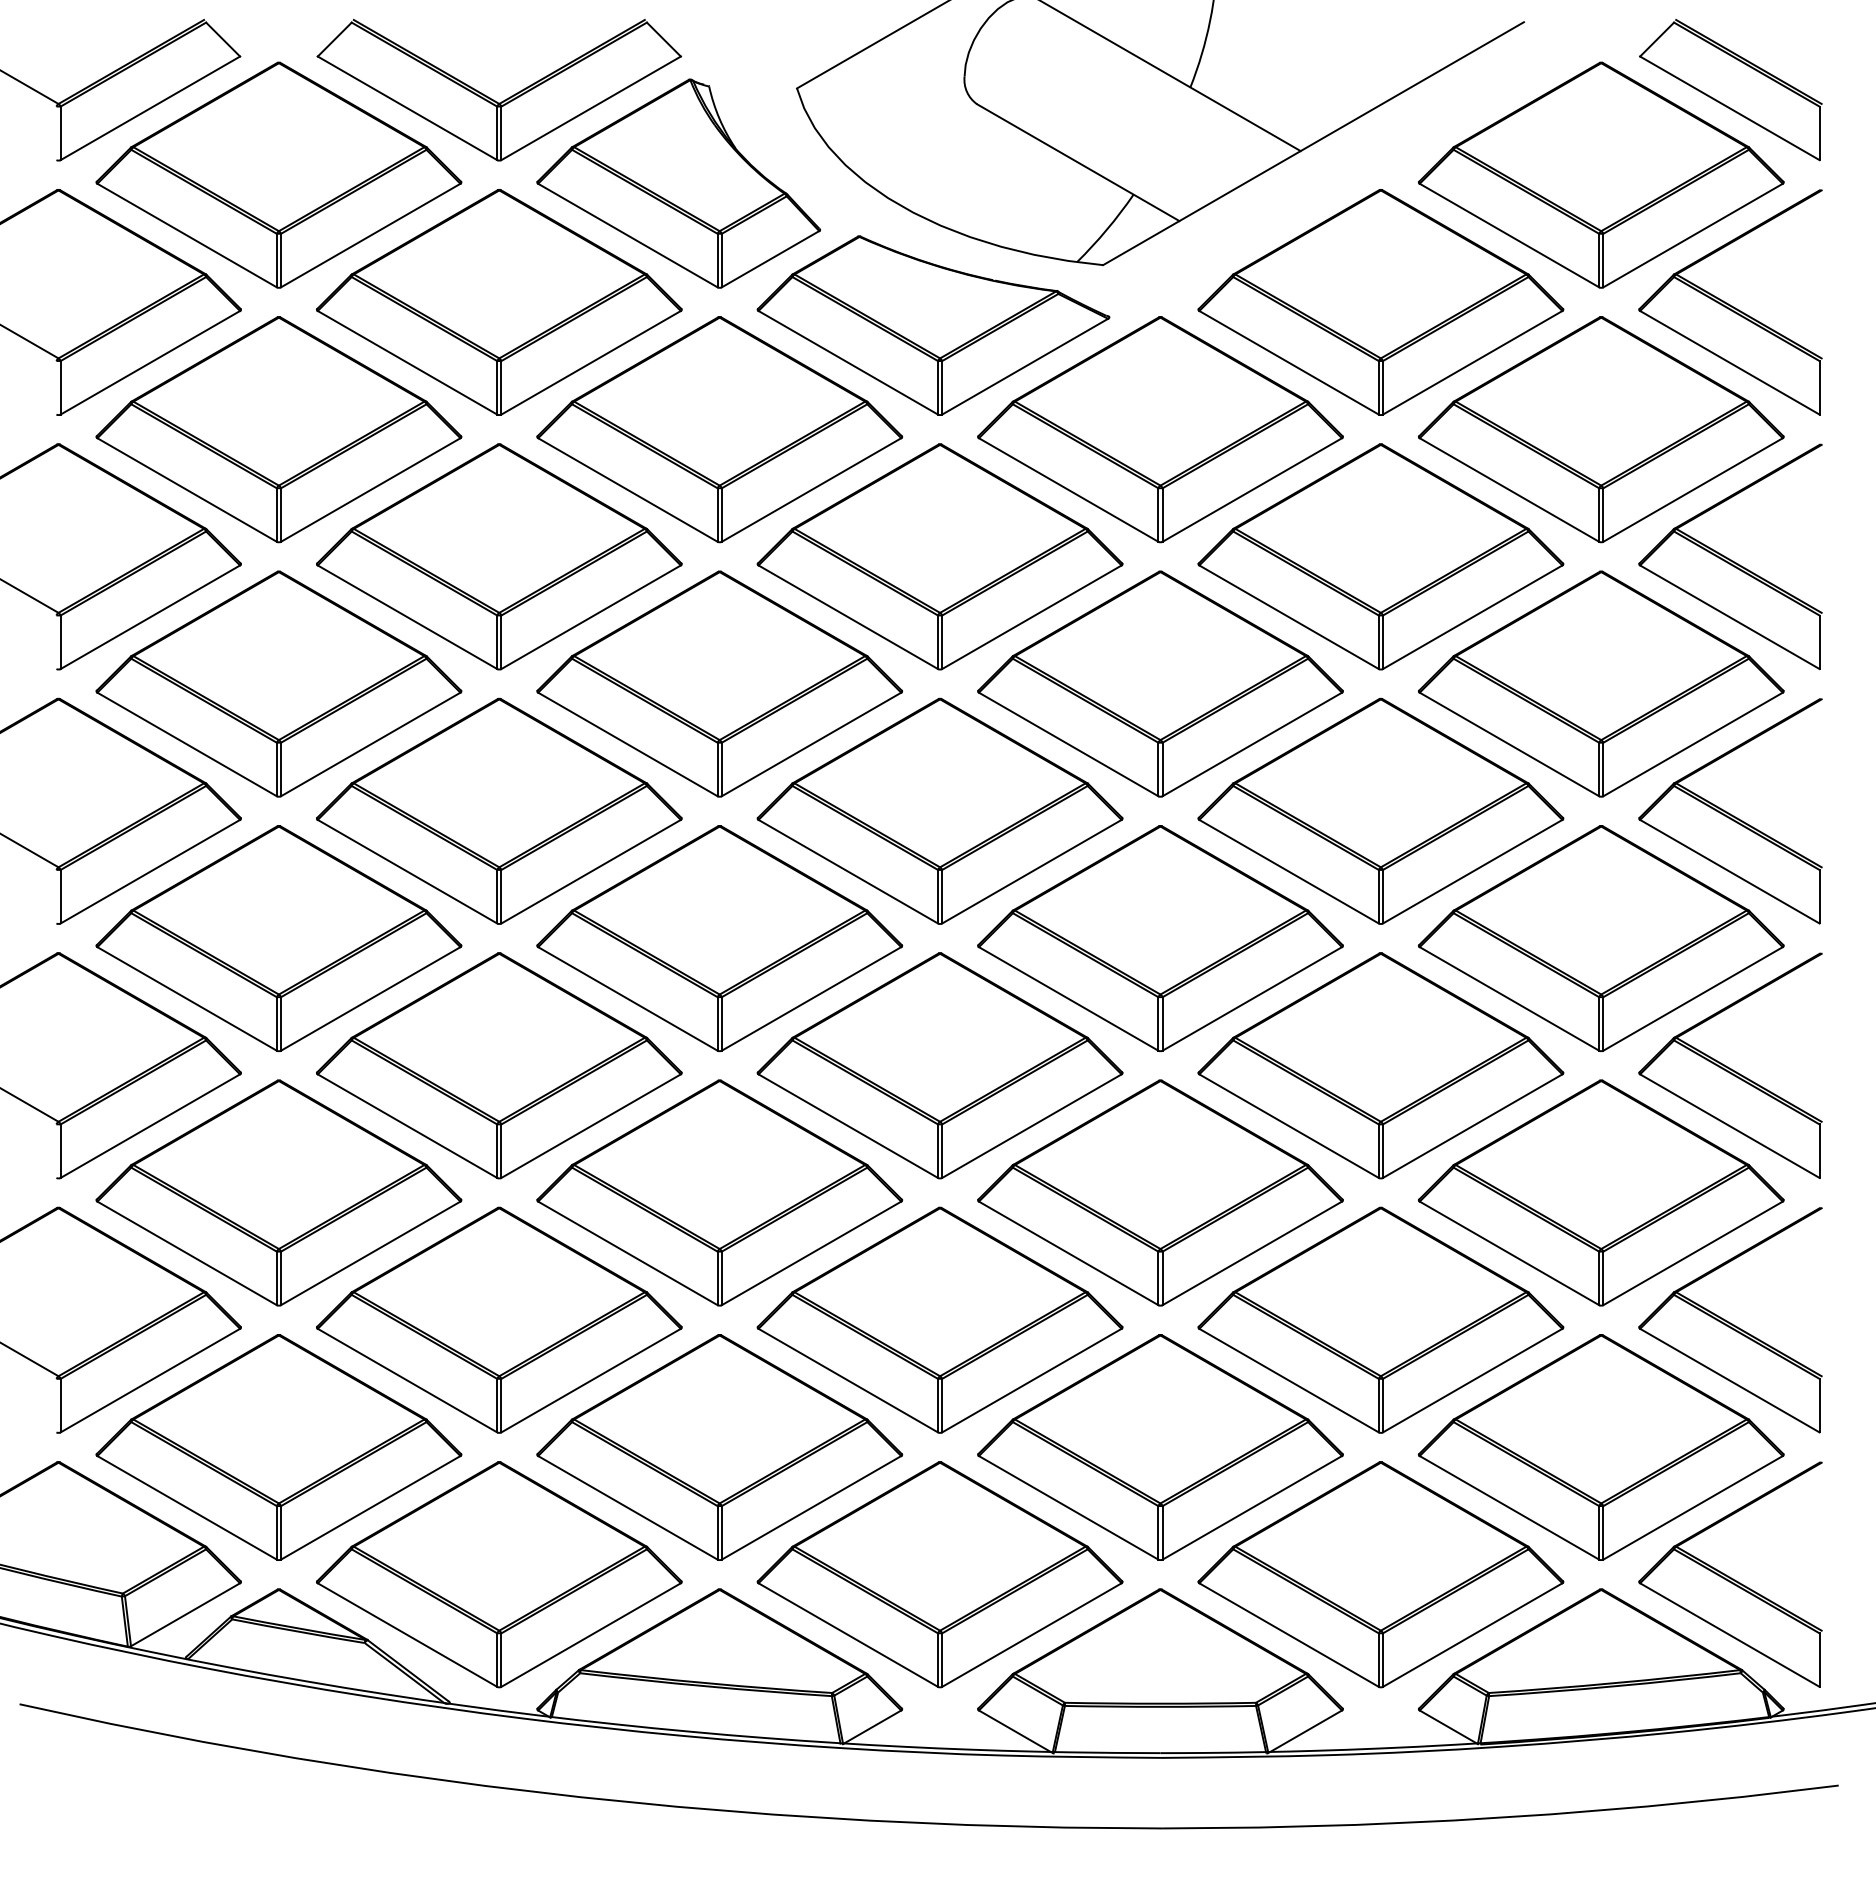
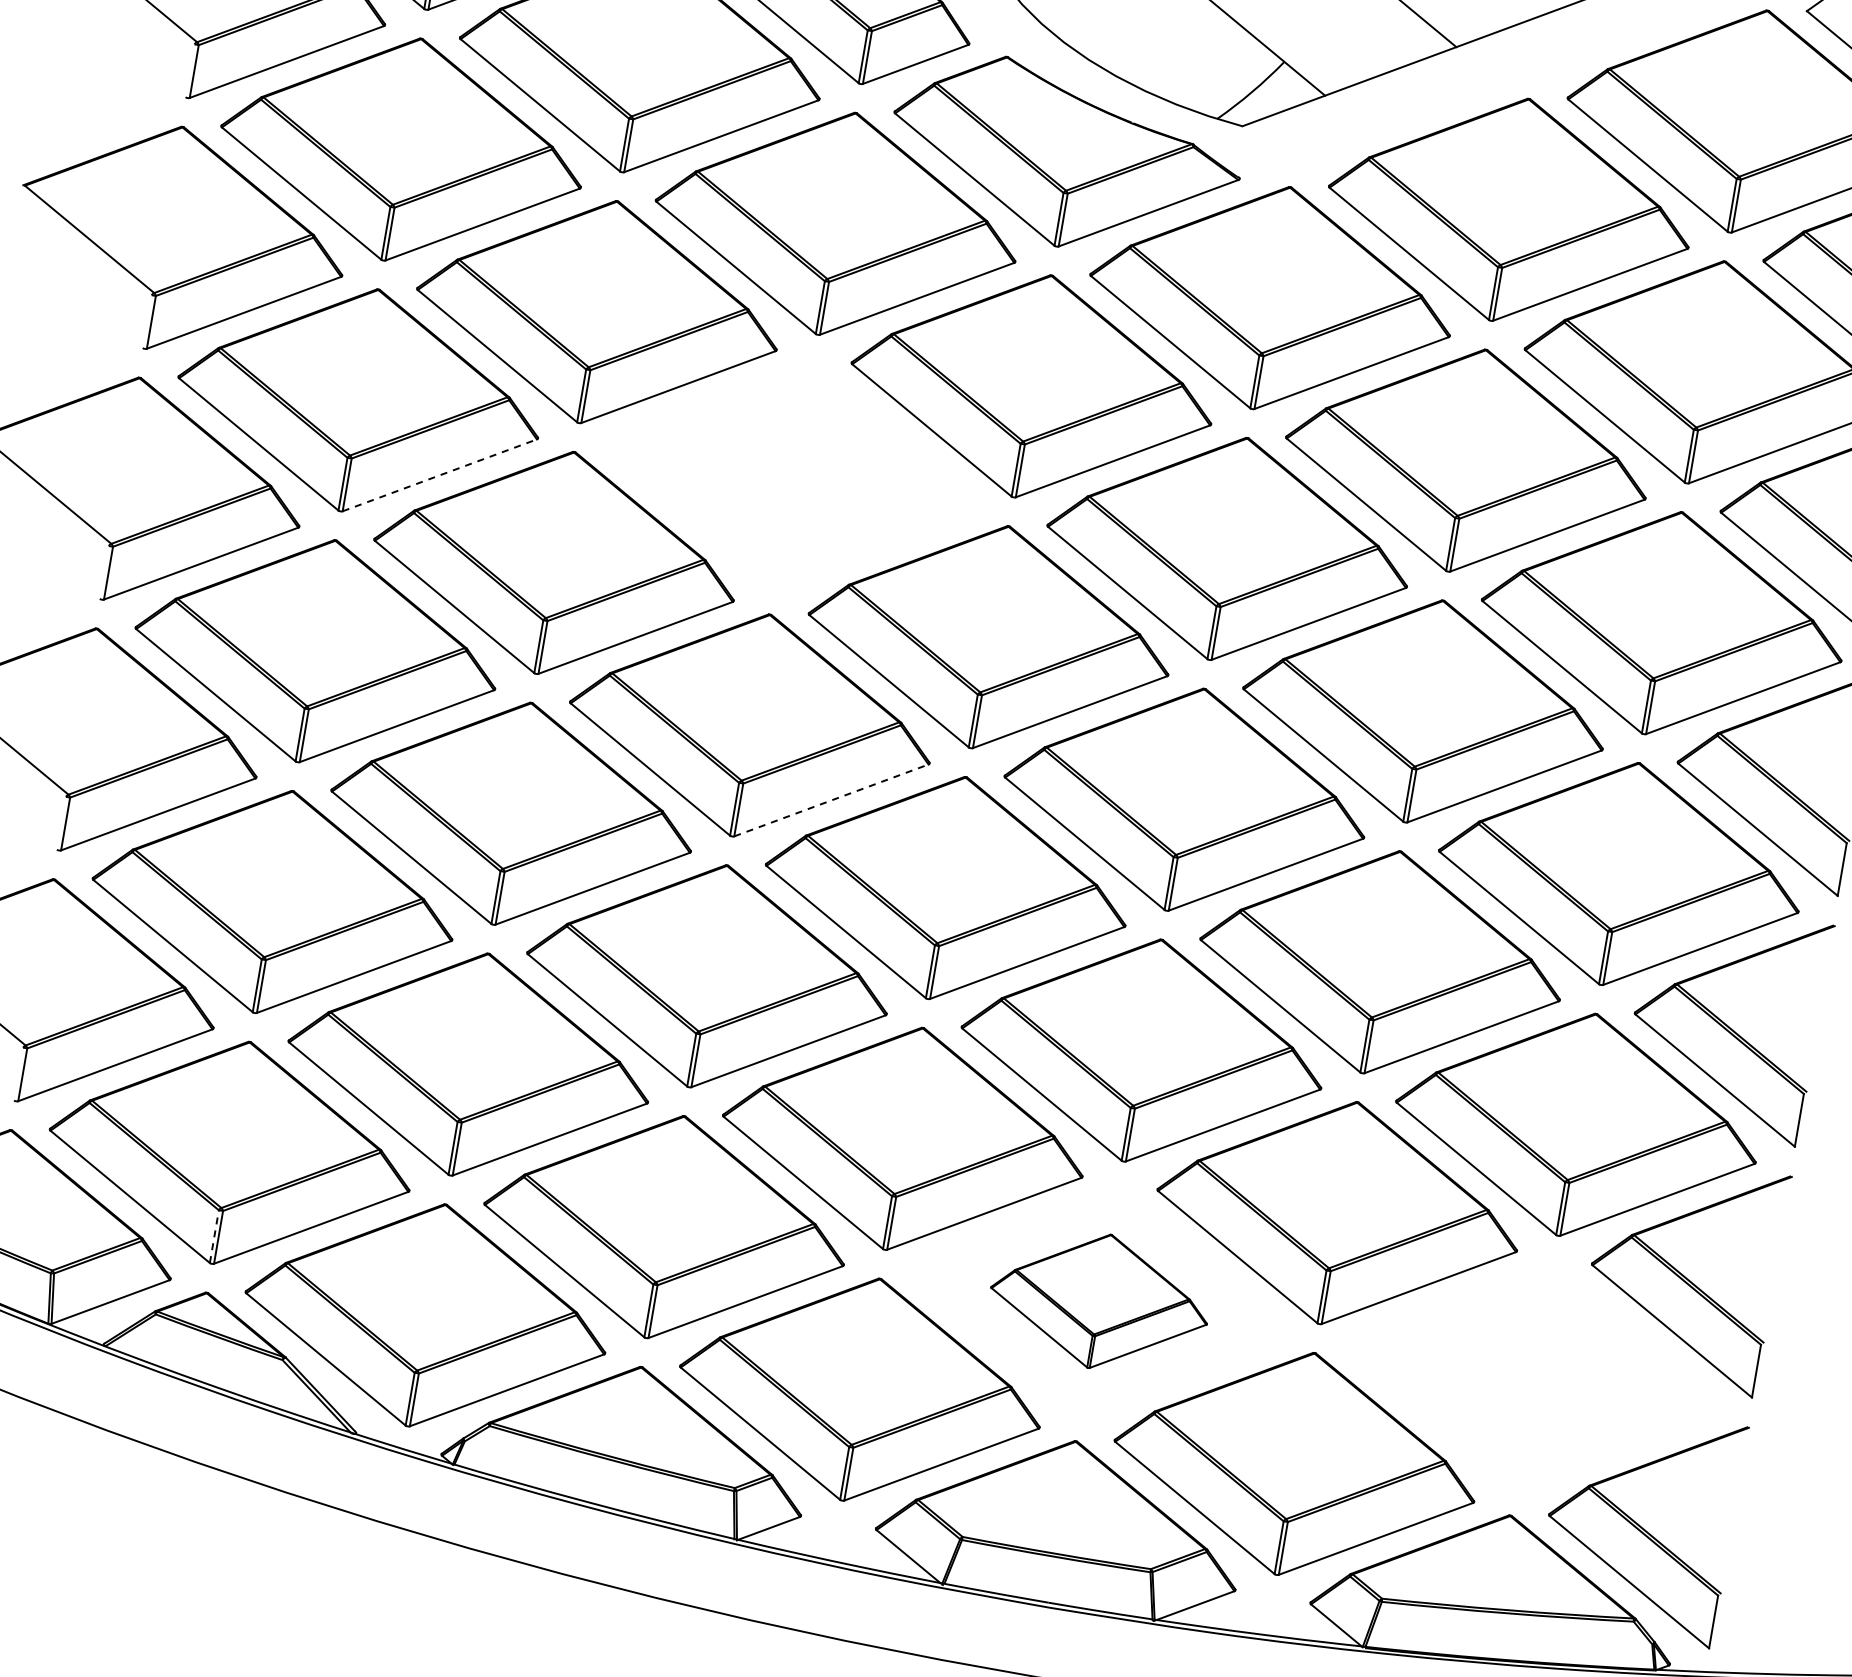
part: (719, 683) -> (793, 474), removed
line: (370, 744) -> (439, 475), solid -> dashed
line: (811, 998) -> (831, 800), solid -> dashed
part: (1160, 1447) -> (1099, 1301), size x0.6
part: (1601, 1447) -> (1534, 1375), removed
line: (276, 1532) -> (214, 1236), solid -> dashed

